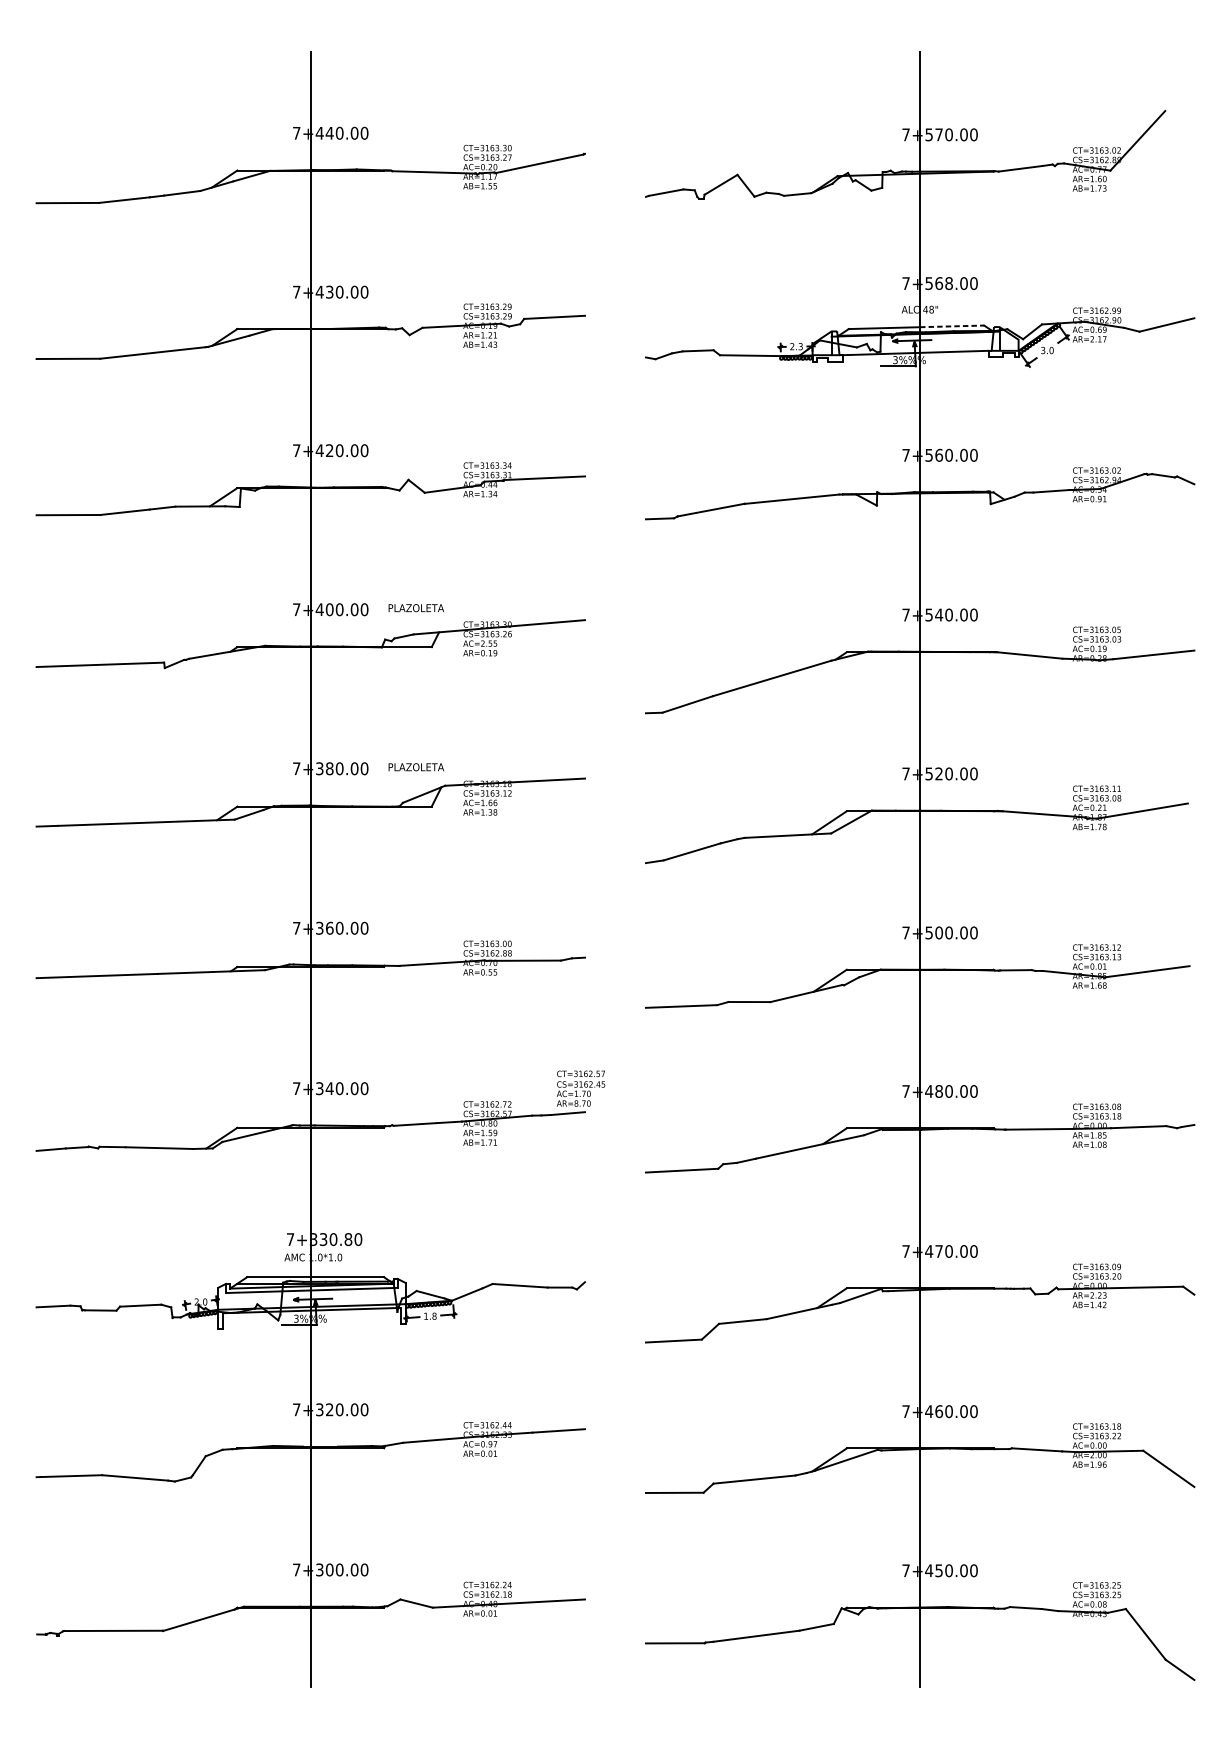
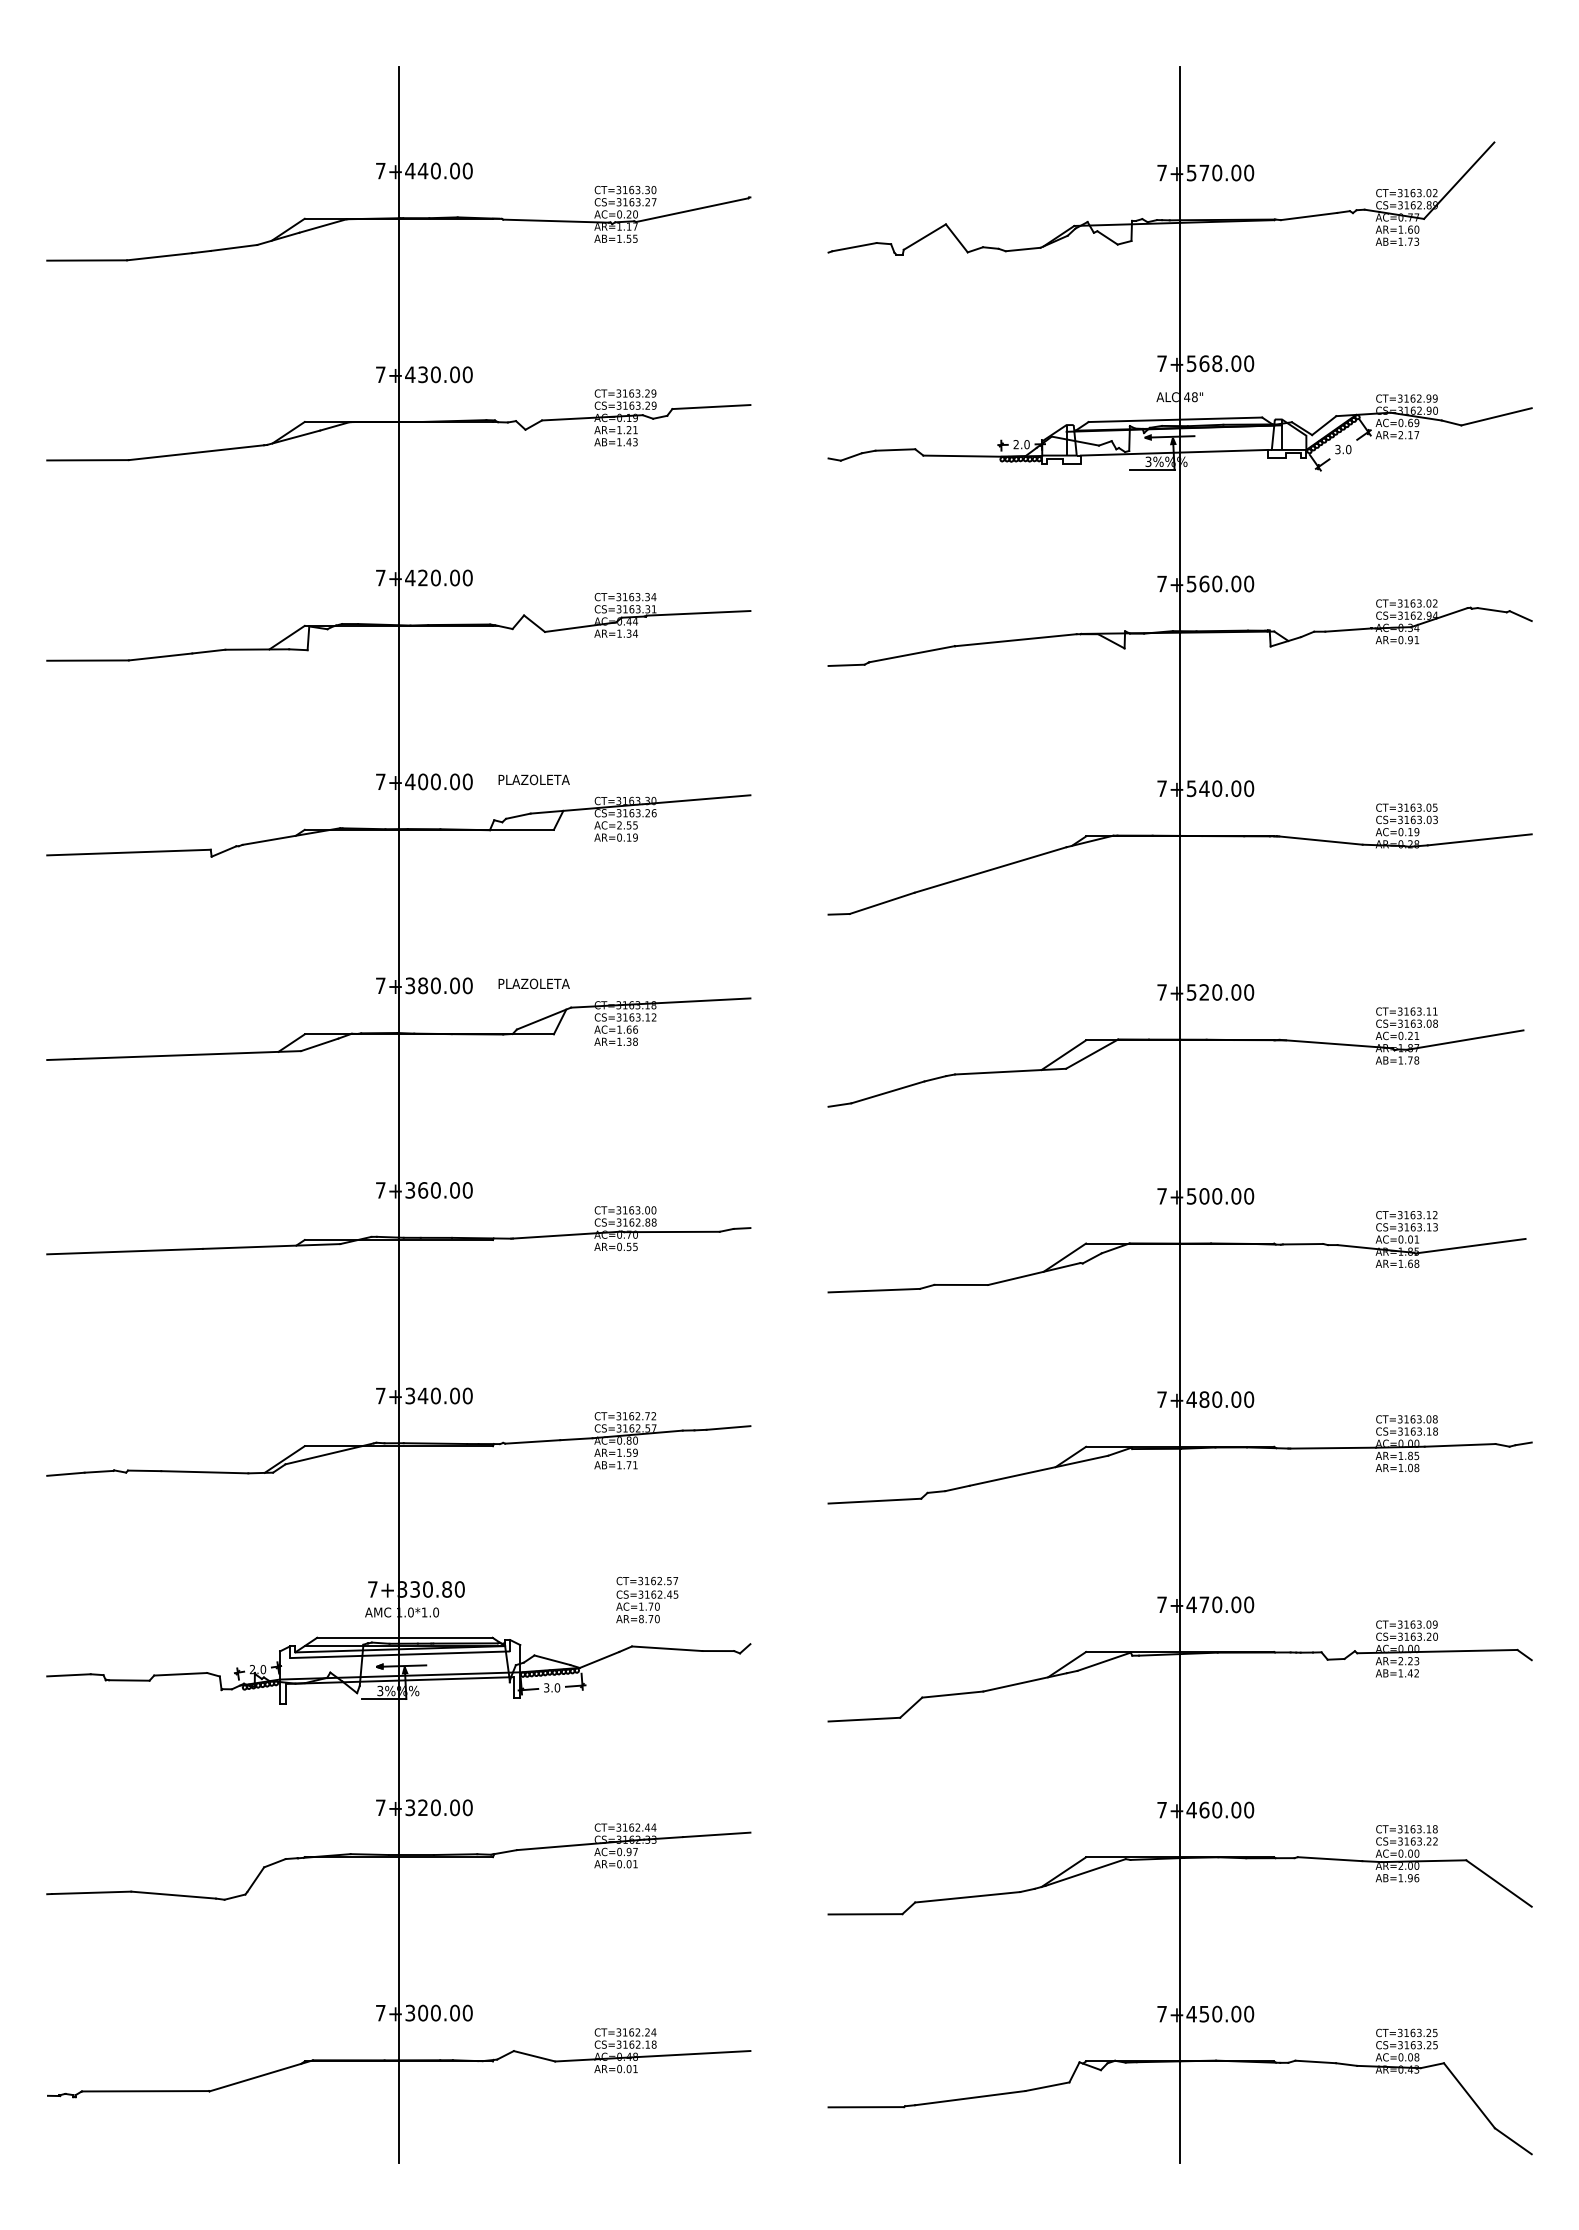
line: (952, 326) -> (1221, 418), dashed -> solid
text: (800, 346) -> (1026, 444), 2.3 -> 2.0
text: (581, 1088) -> (647, 1599), moved
text: (430, 1315) -> (552, 1687), 1.8 -> 3.0

